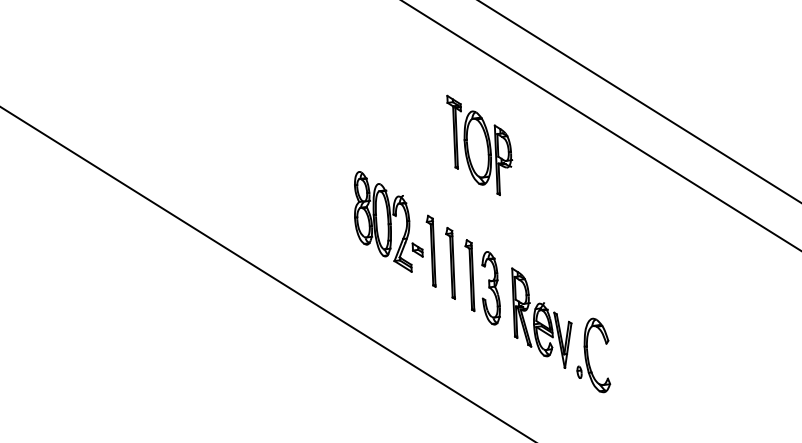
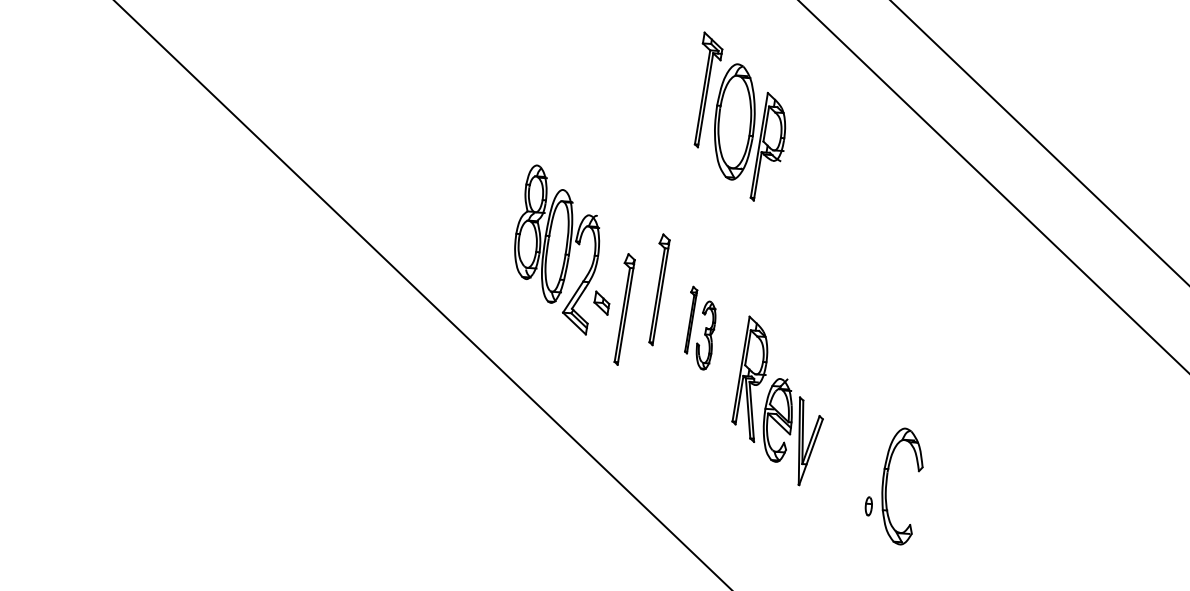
part: (395, 229) -> (574, 264), moved
part: (482, 282) -> (699, 328), size x0.6
part: (593, 355) -> (895, 485), moved

